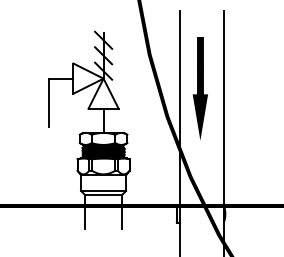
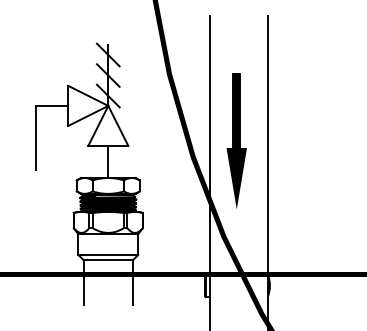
part: (199, 88) -> (235, 140), moved

